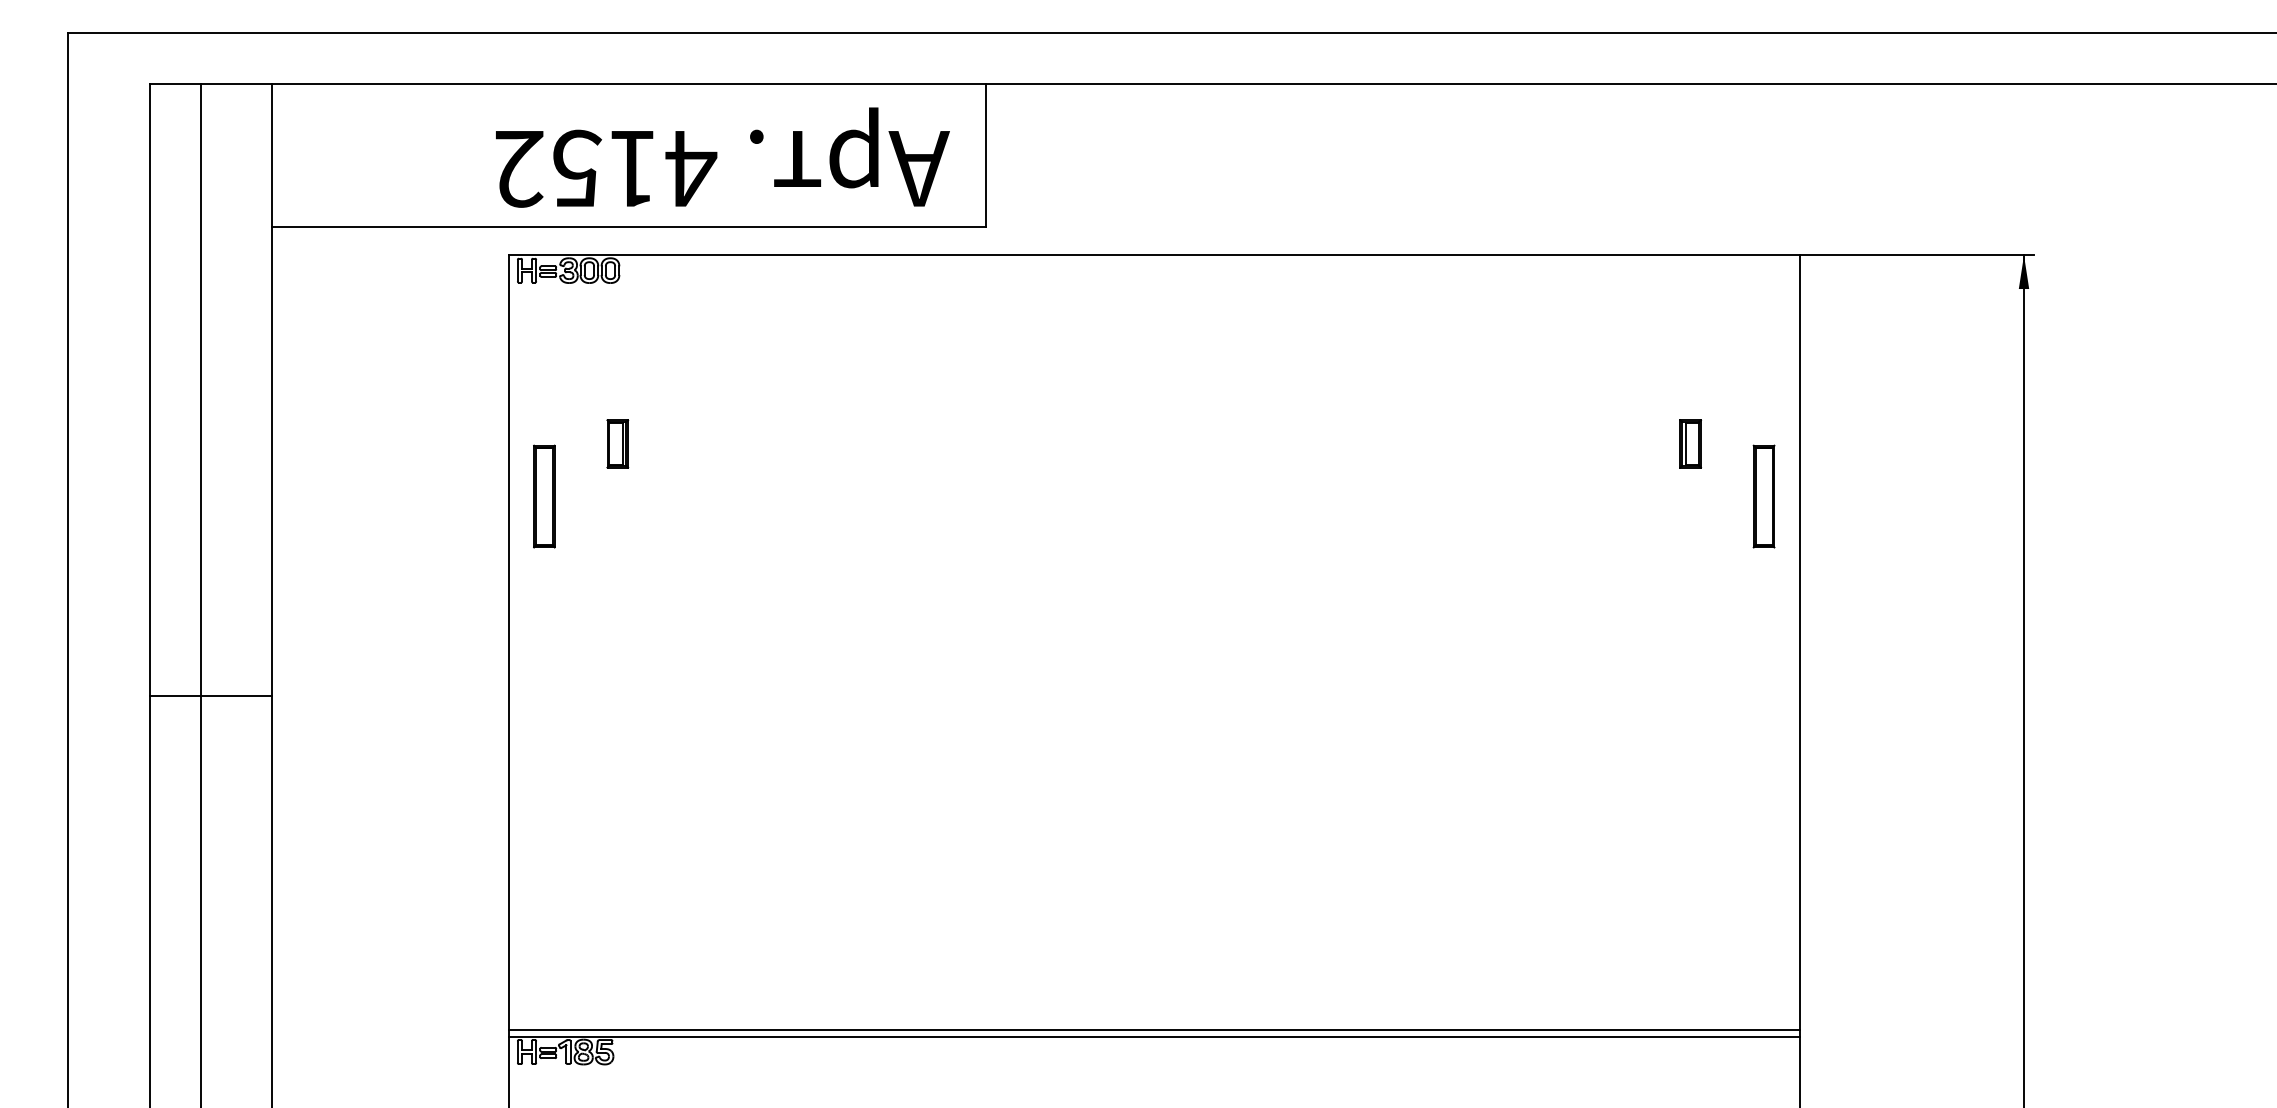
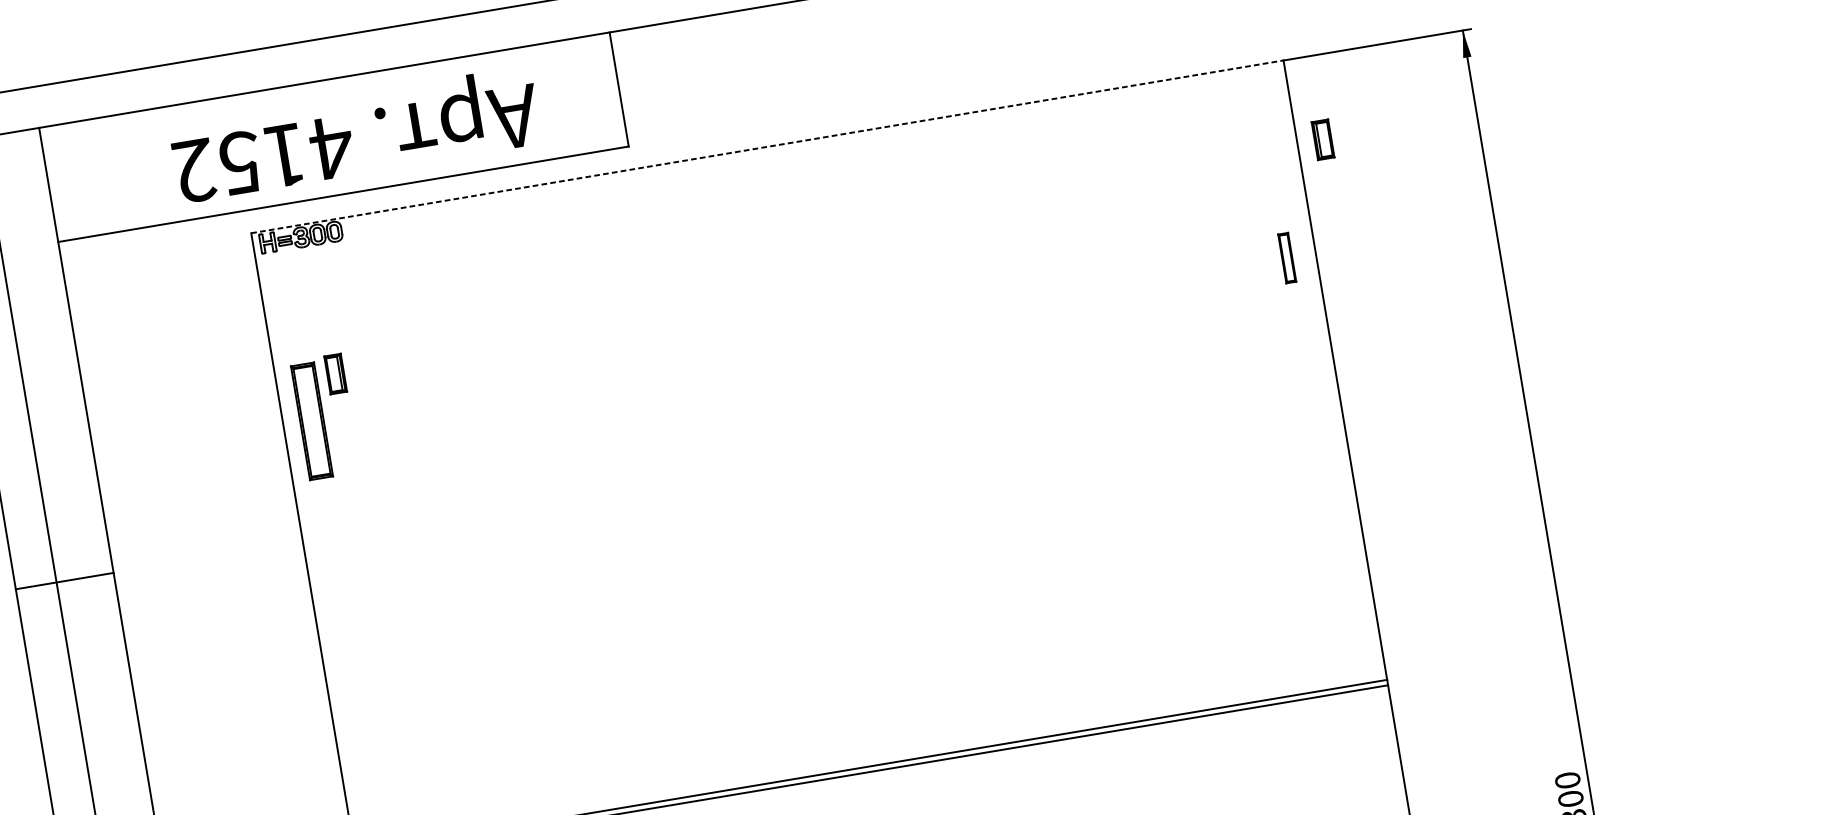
text: (722, 157) -> (355, 134), moved
line: (1154, 255) -> (767, 146), solid -> dashed
part: (617, 443) -> (335, 373), moved
part: (1690, 443) -> (1322, 139), moved
part: (544, 496) -> (312, 421), size x1.4
part: (1763, 496) -> (1286, 258), size x0.6
line: (210, 695) -> (64, 581), moved

